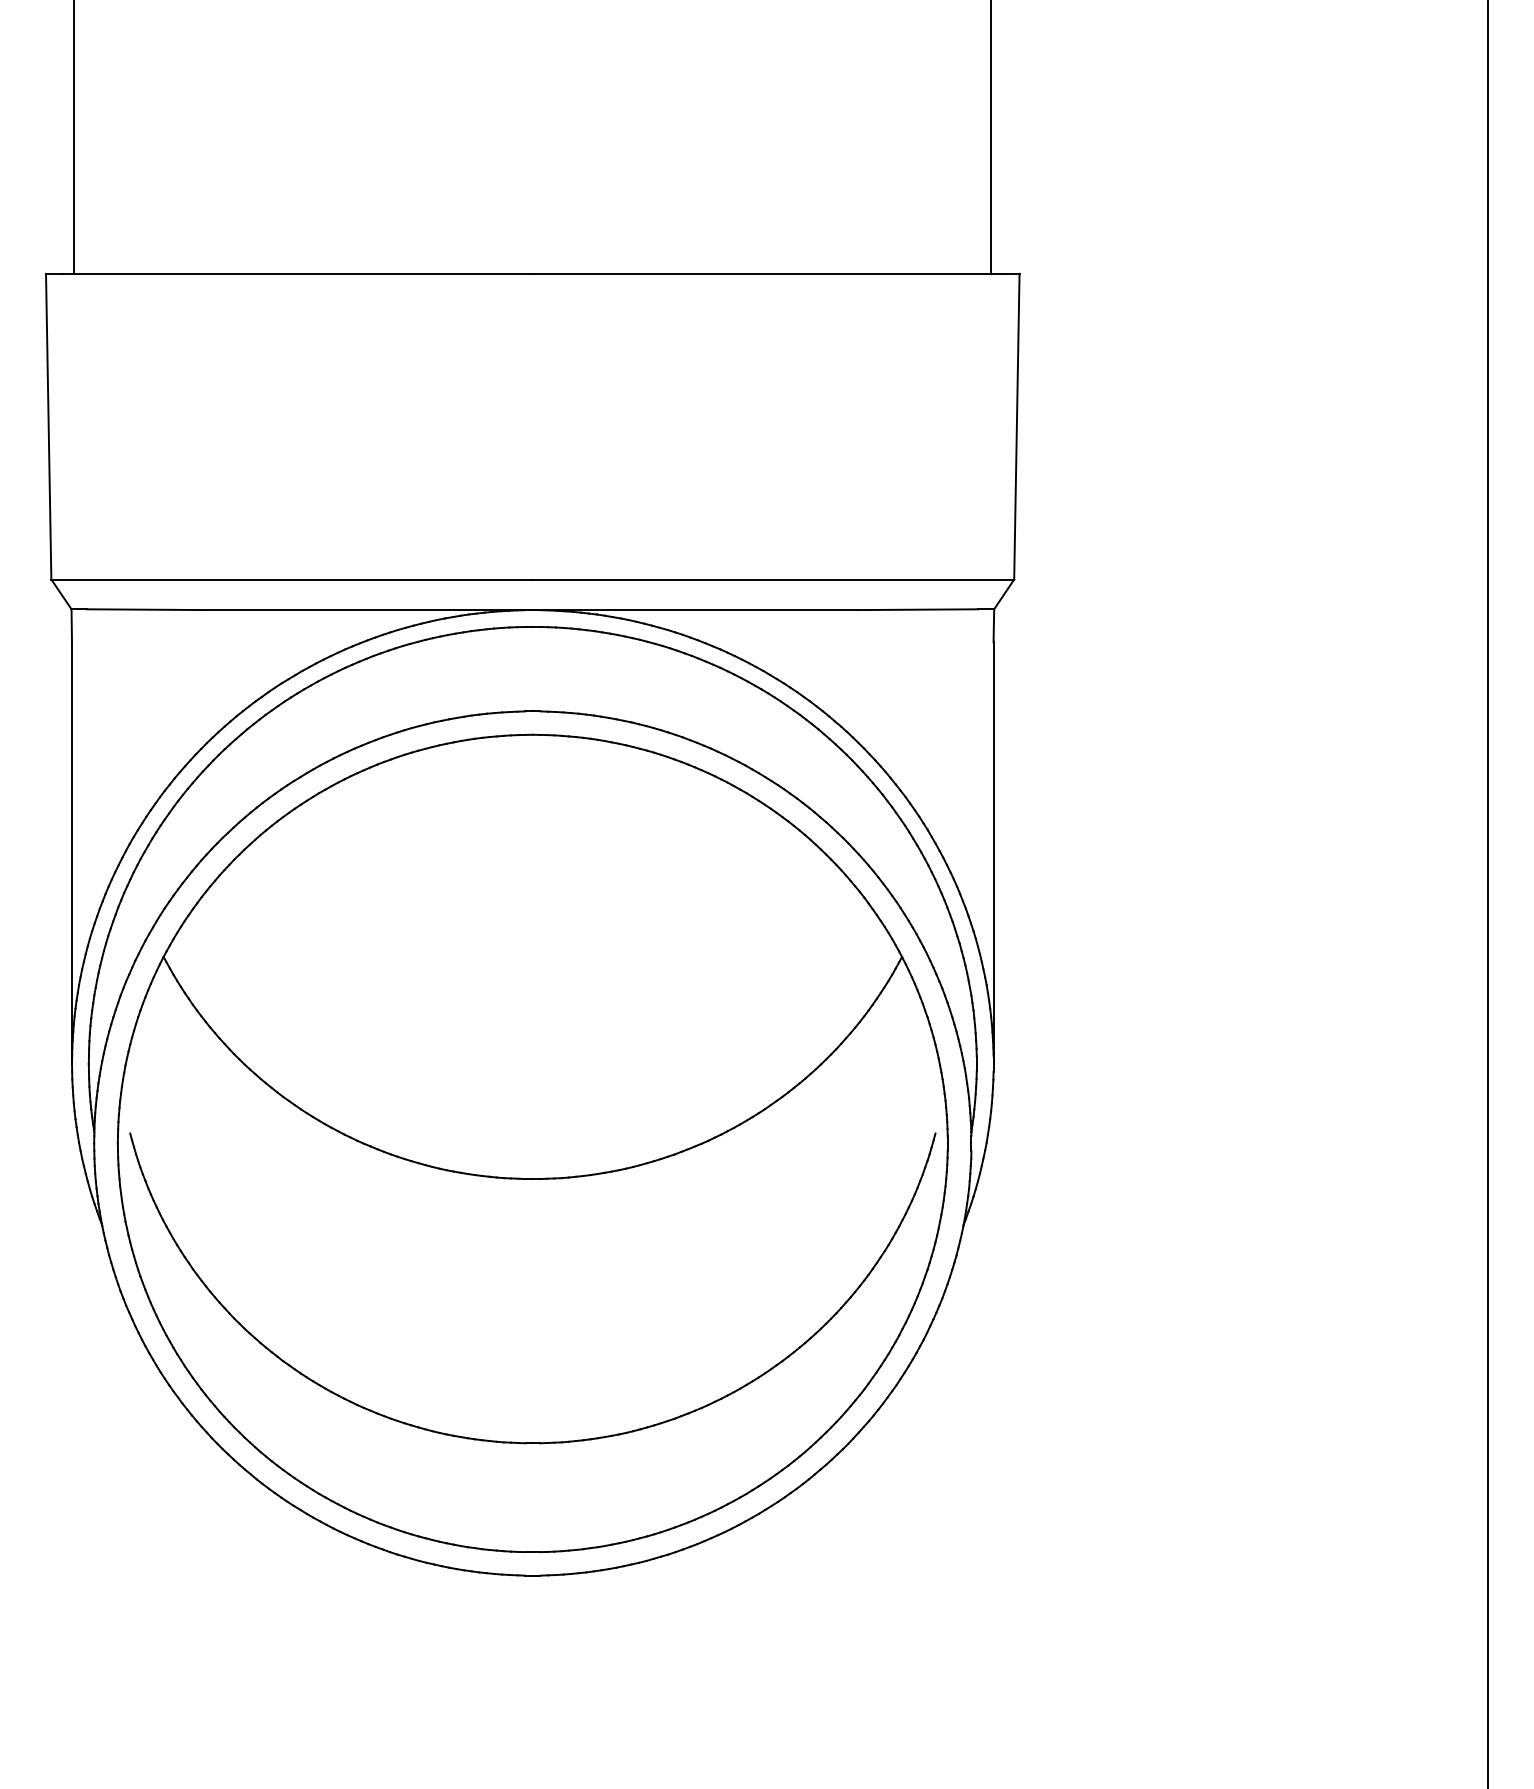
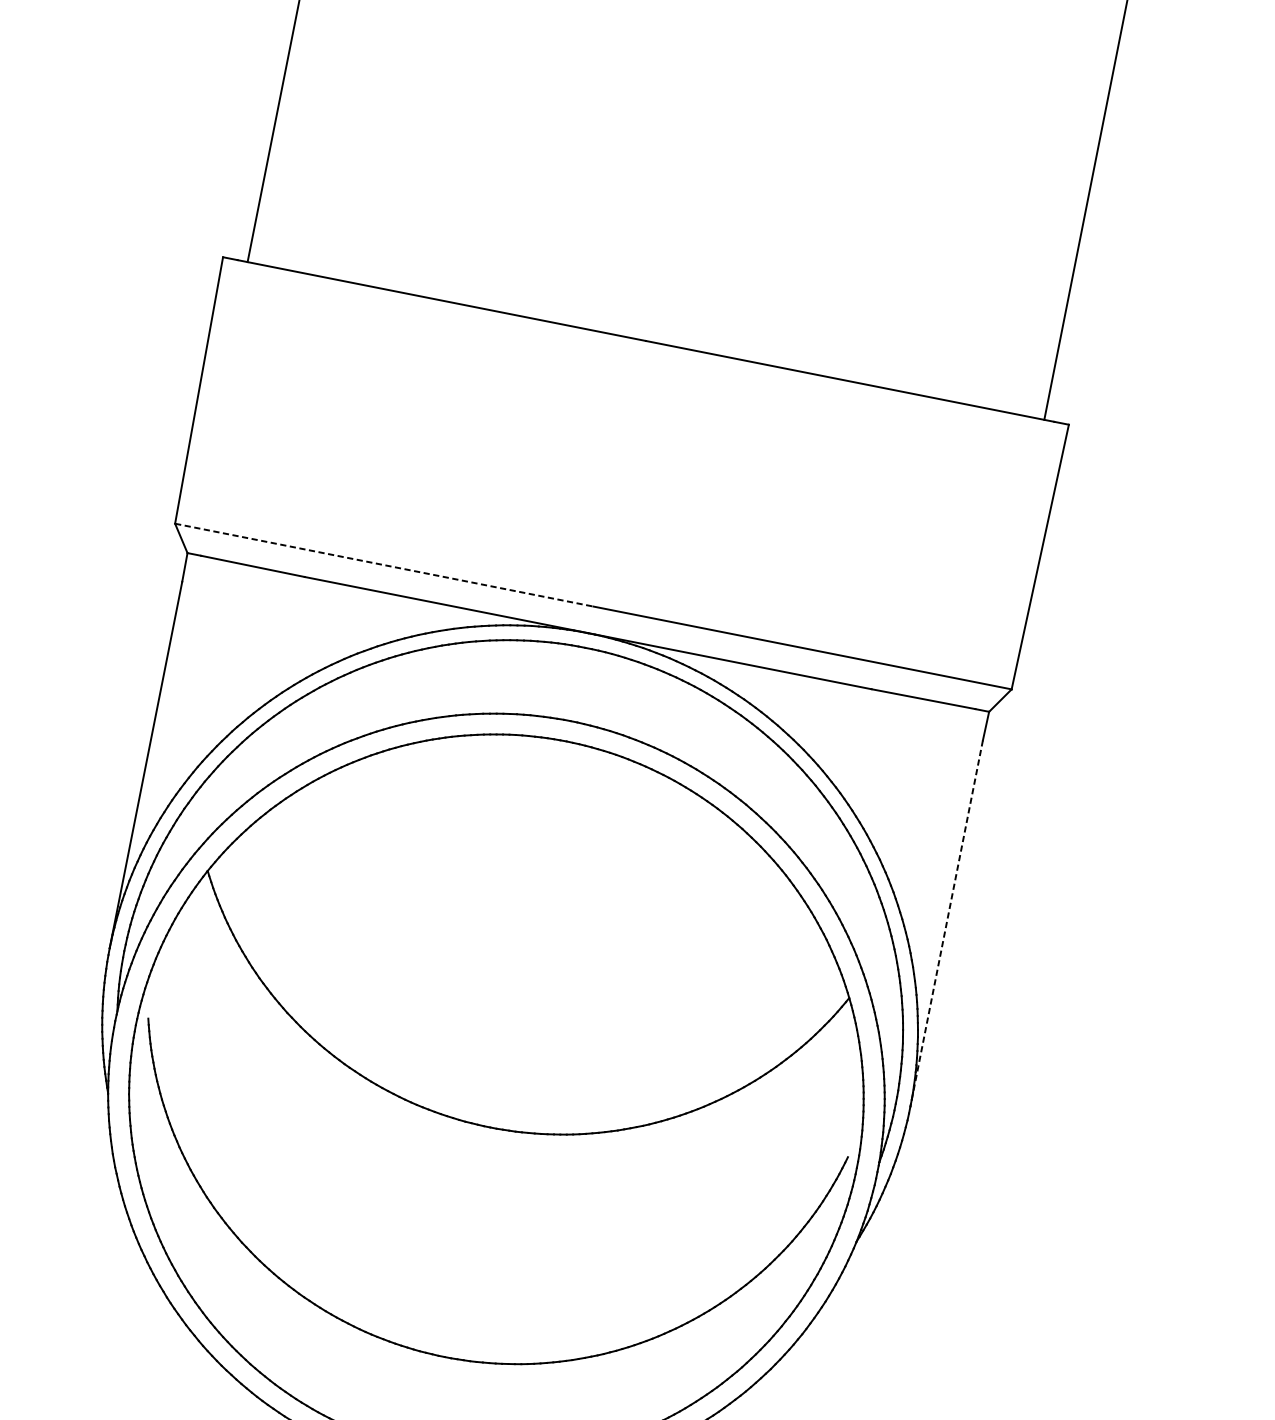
line: (292, 579) -> (384, 565), solid -> dashed
line: (993, 853) -> (946, 923), solid -> dashed

